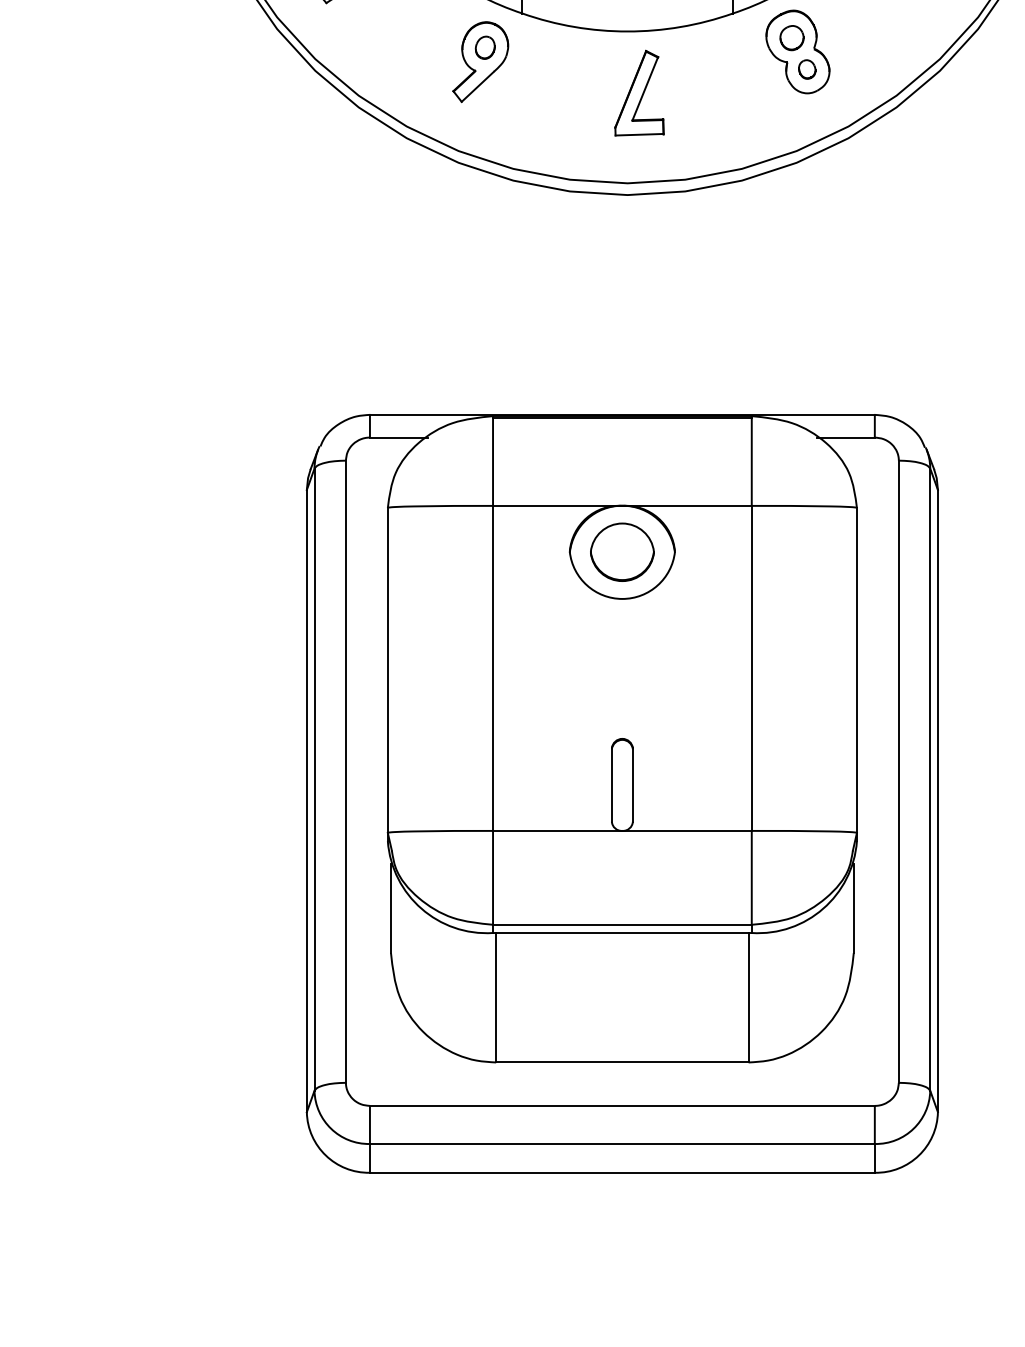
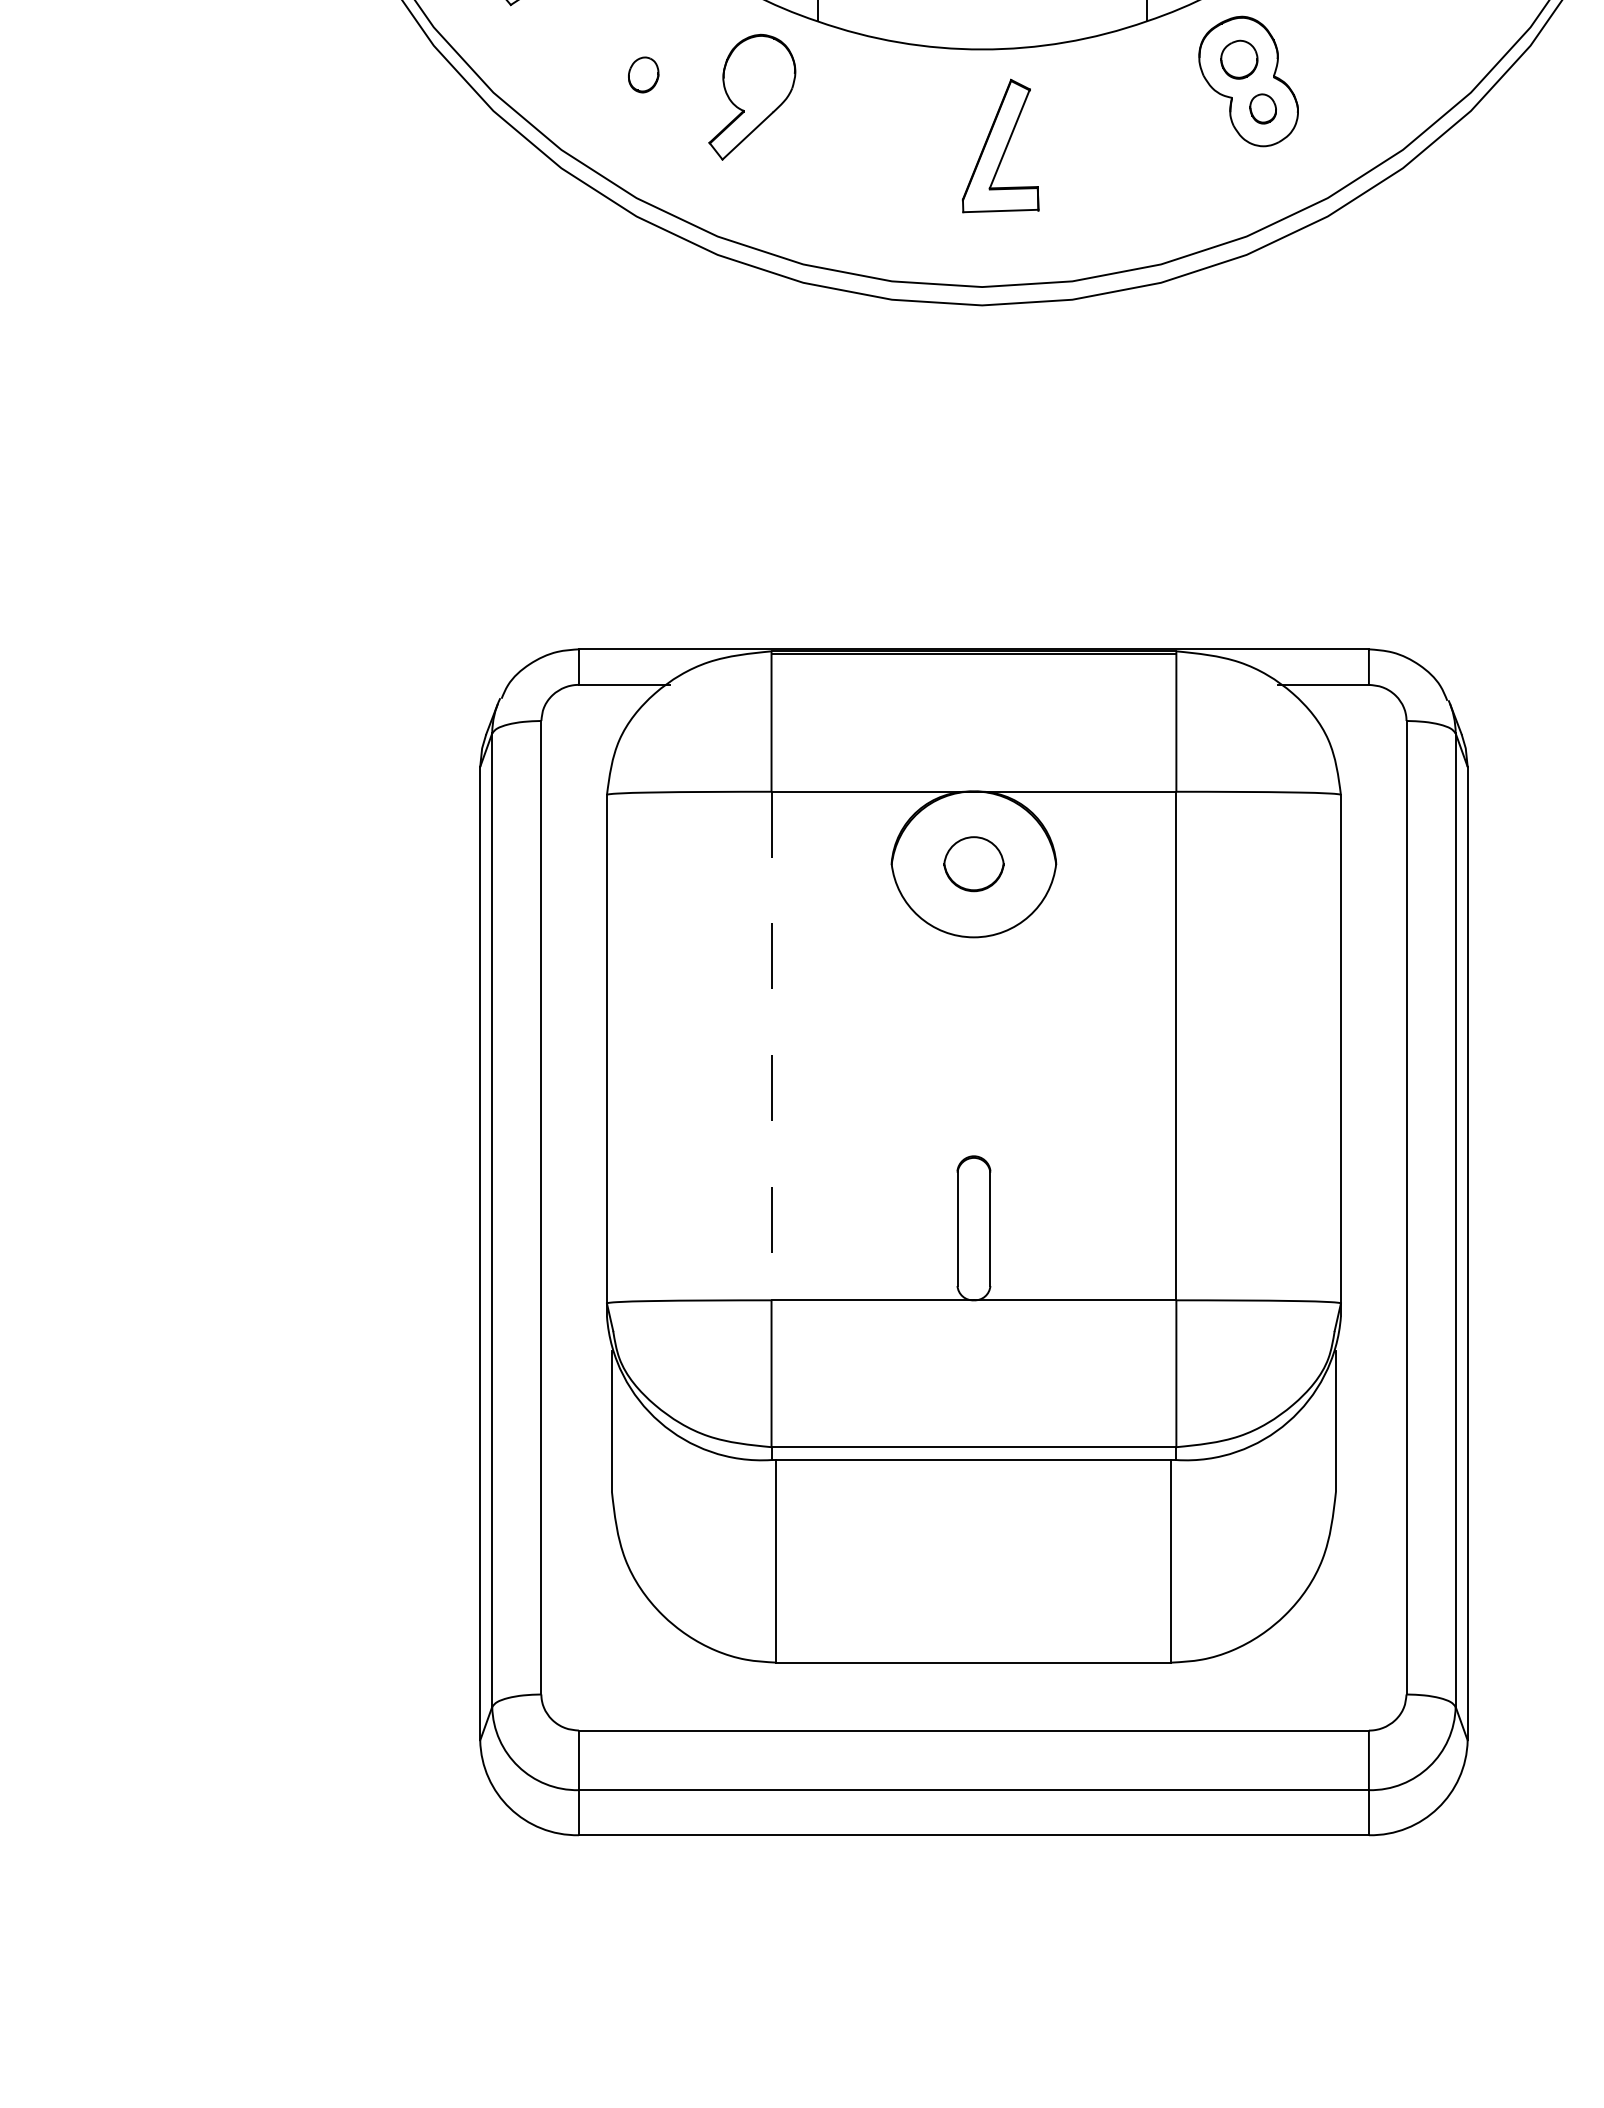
part: (484, 47) -> (642, 74), moved
part: (622, 551) -> (974, 863), size x0.6
line: (493, 668) -> (772, 1046), solid -> dashed

